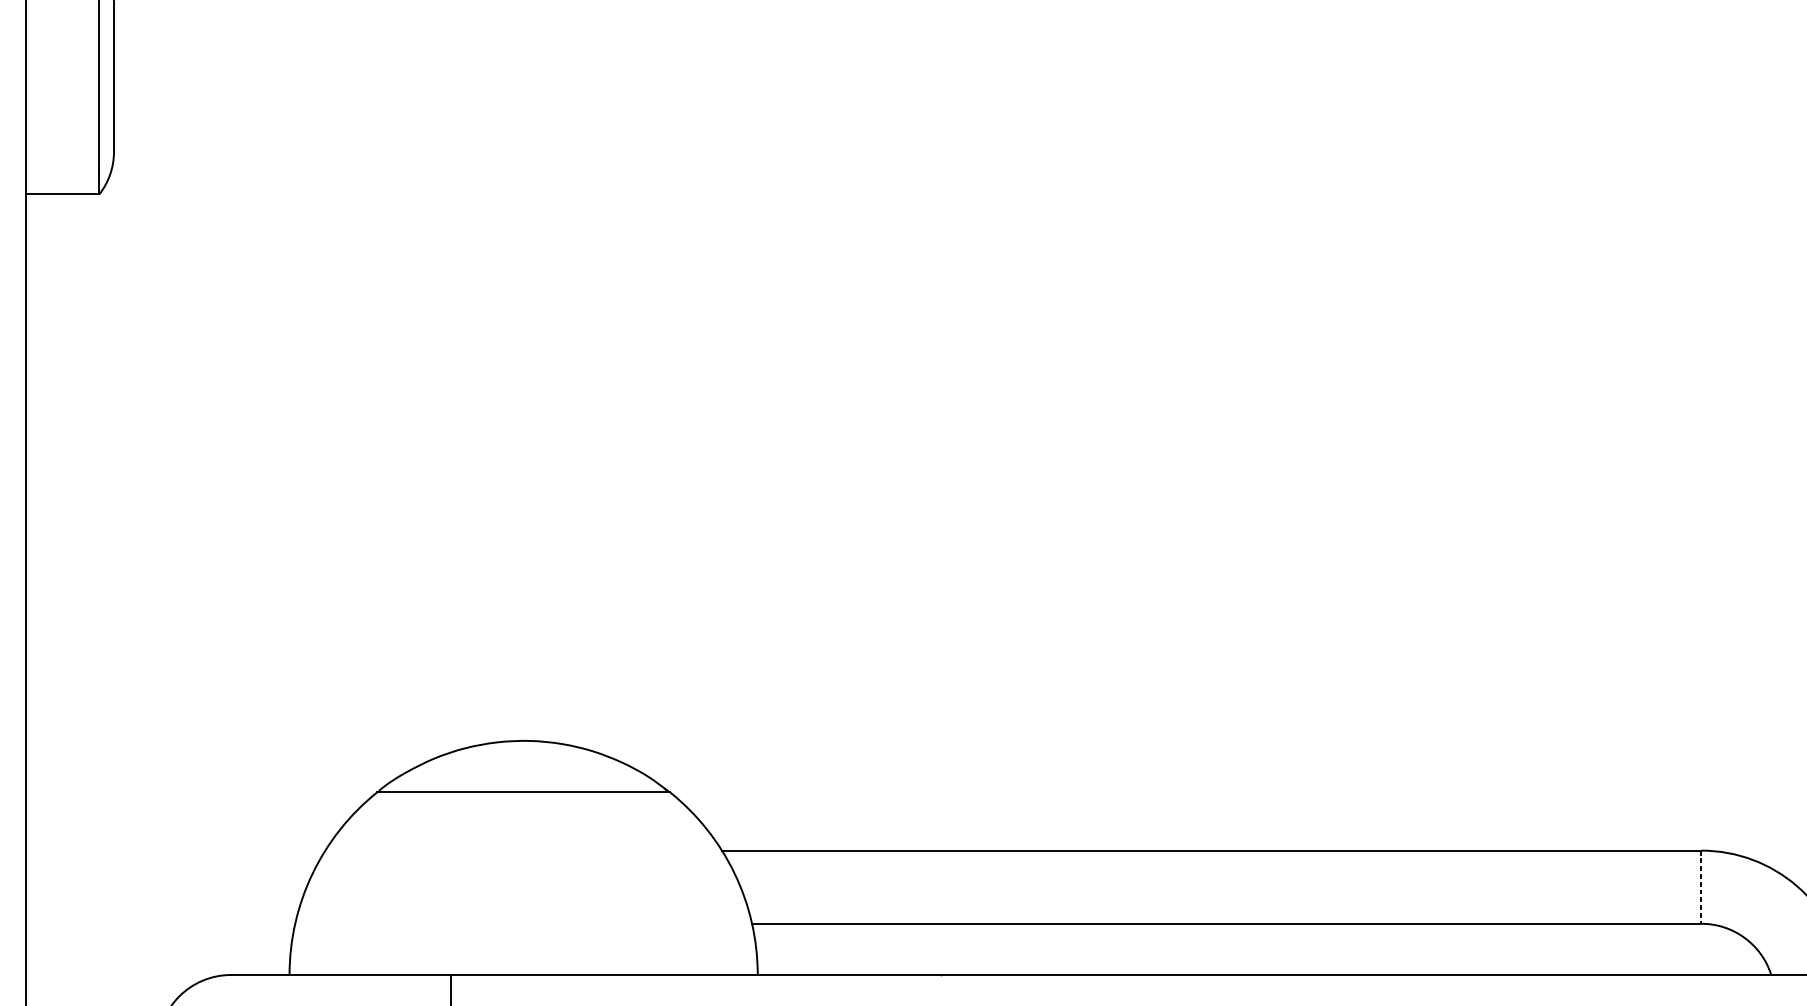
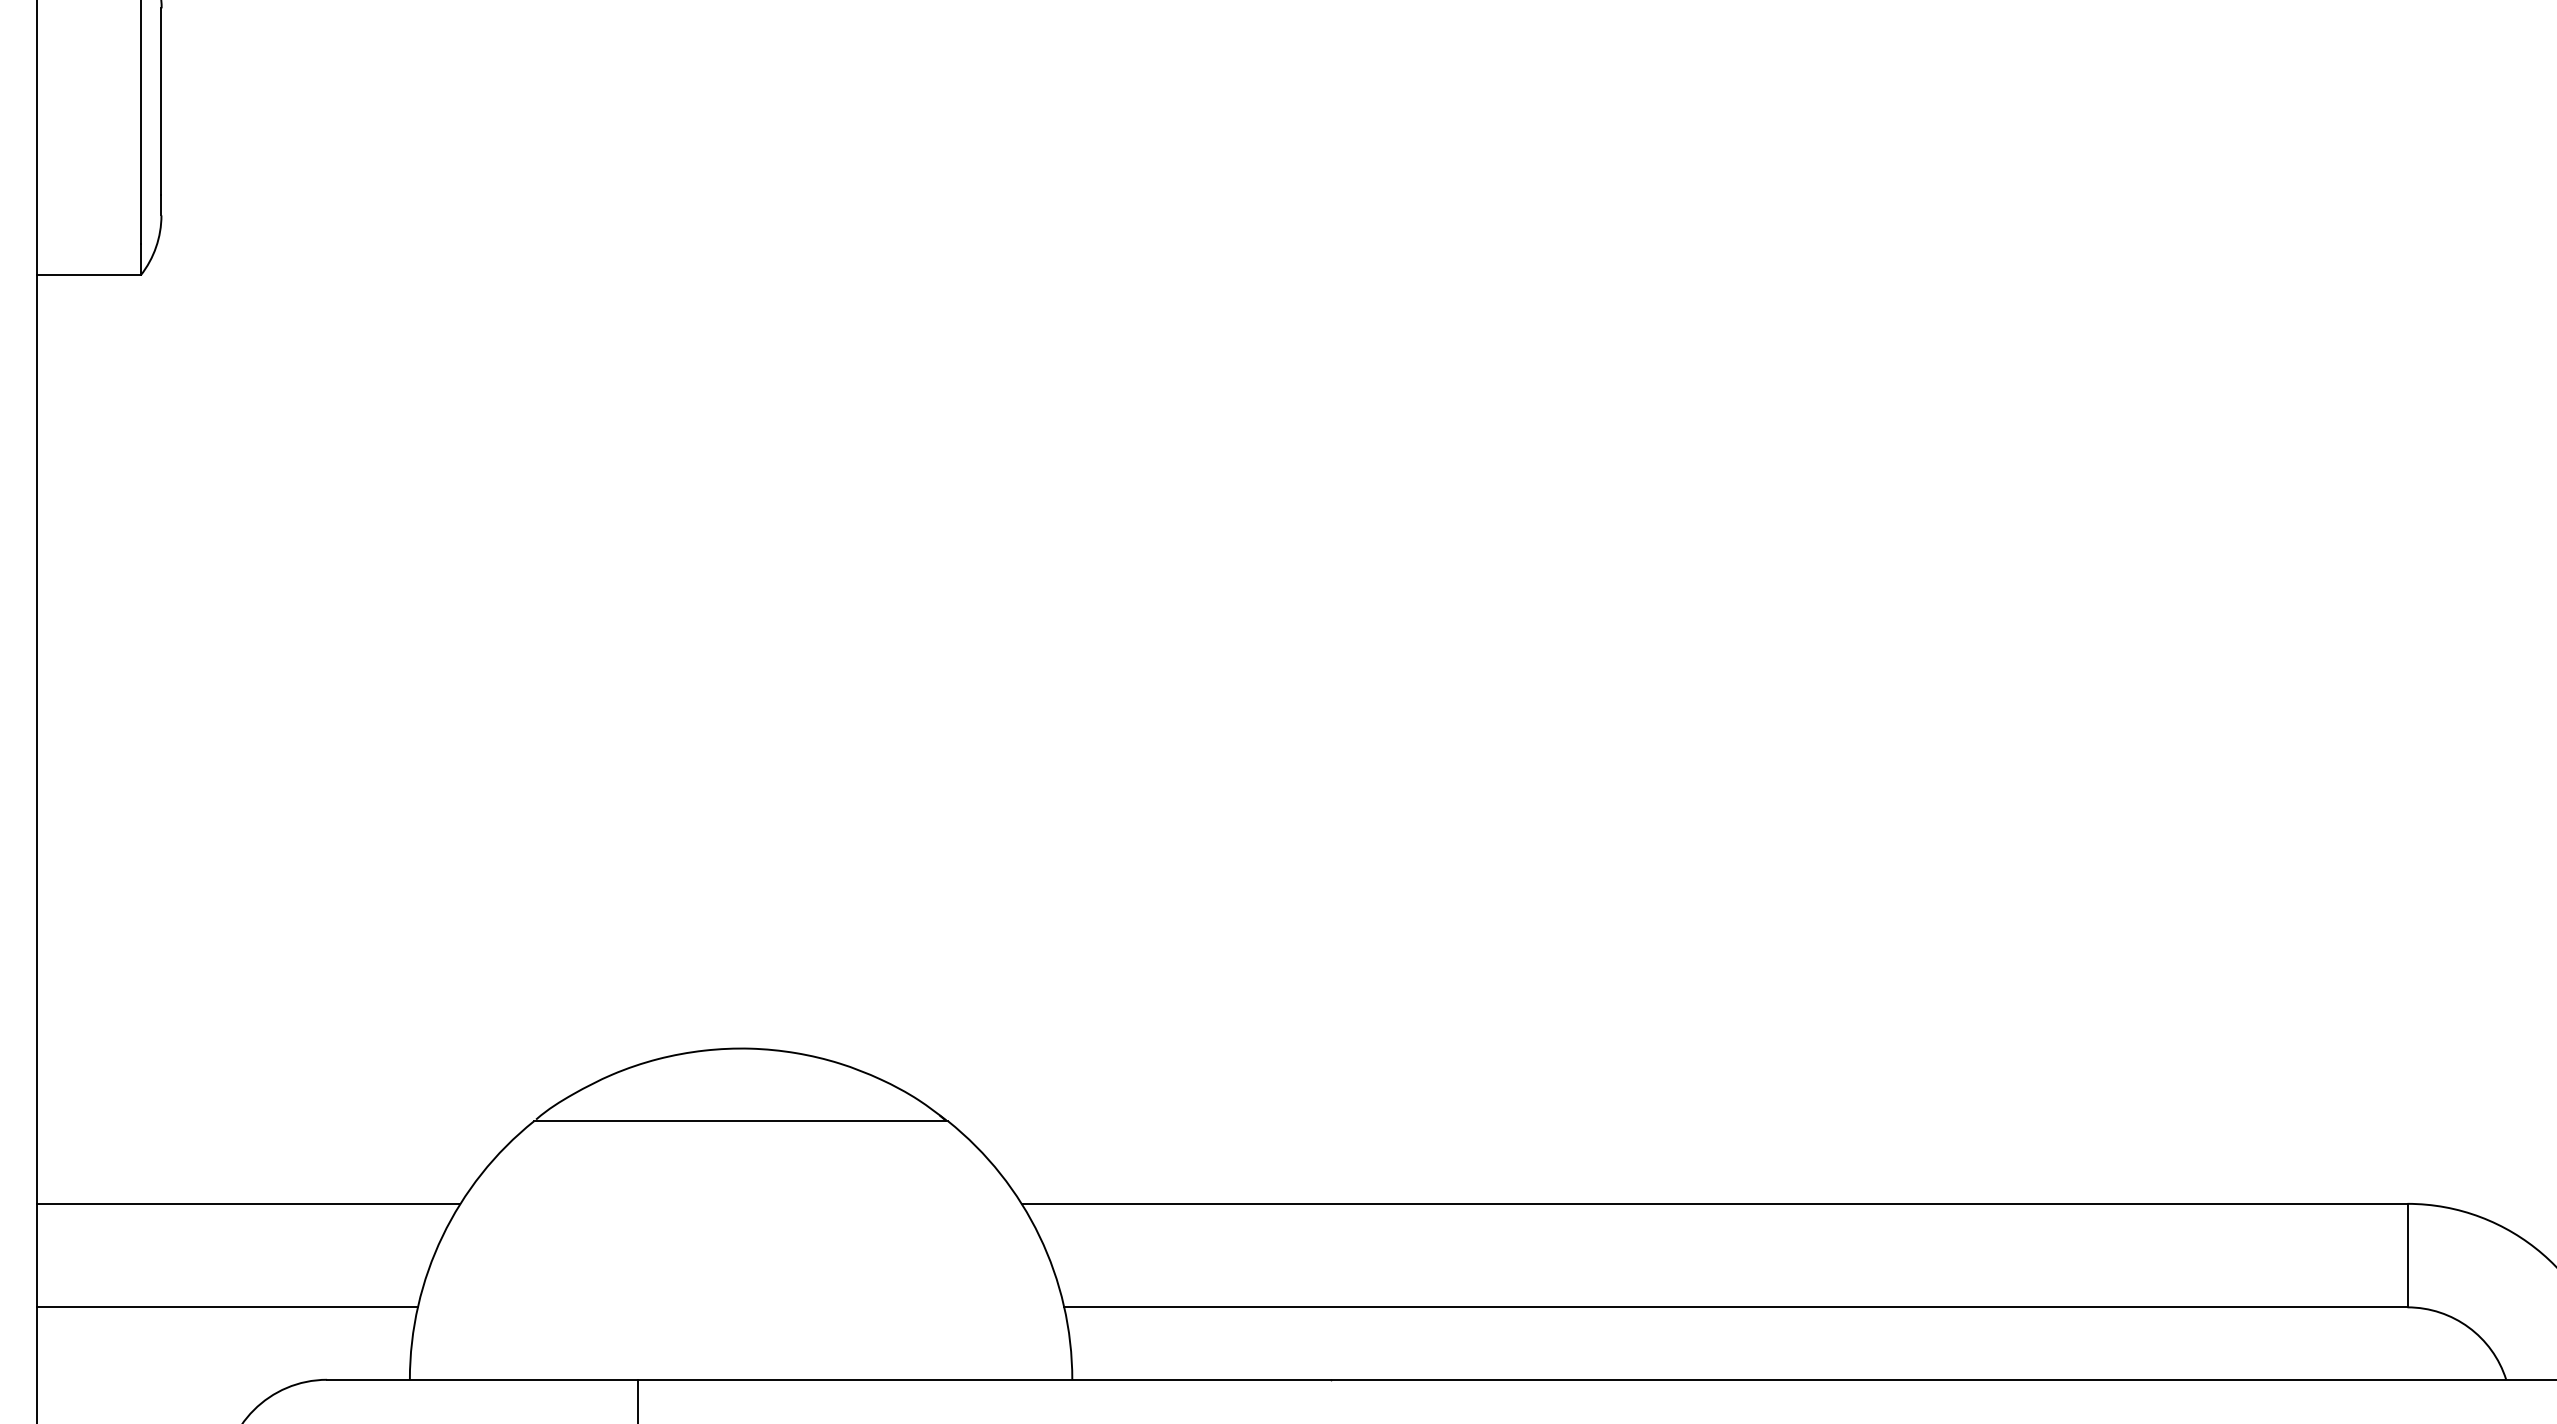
line: (175, 850) -> (248, 1203), added
line: (1701, 887) -> (2407, 1255), dashed -> solid
line: (160, 923) -> (227, 1307), added

